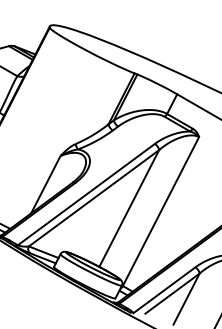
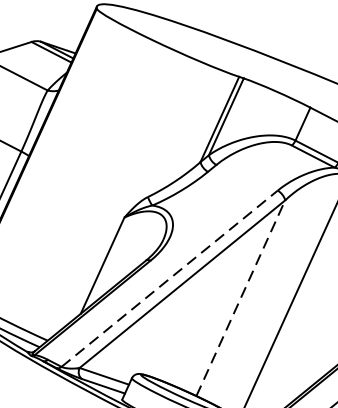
line: (86, 194) -> (169, 278), solid -> dashed
line: (129, 208) -> (241, 298), solid -> dashed

